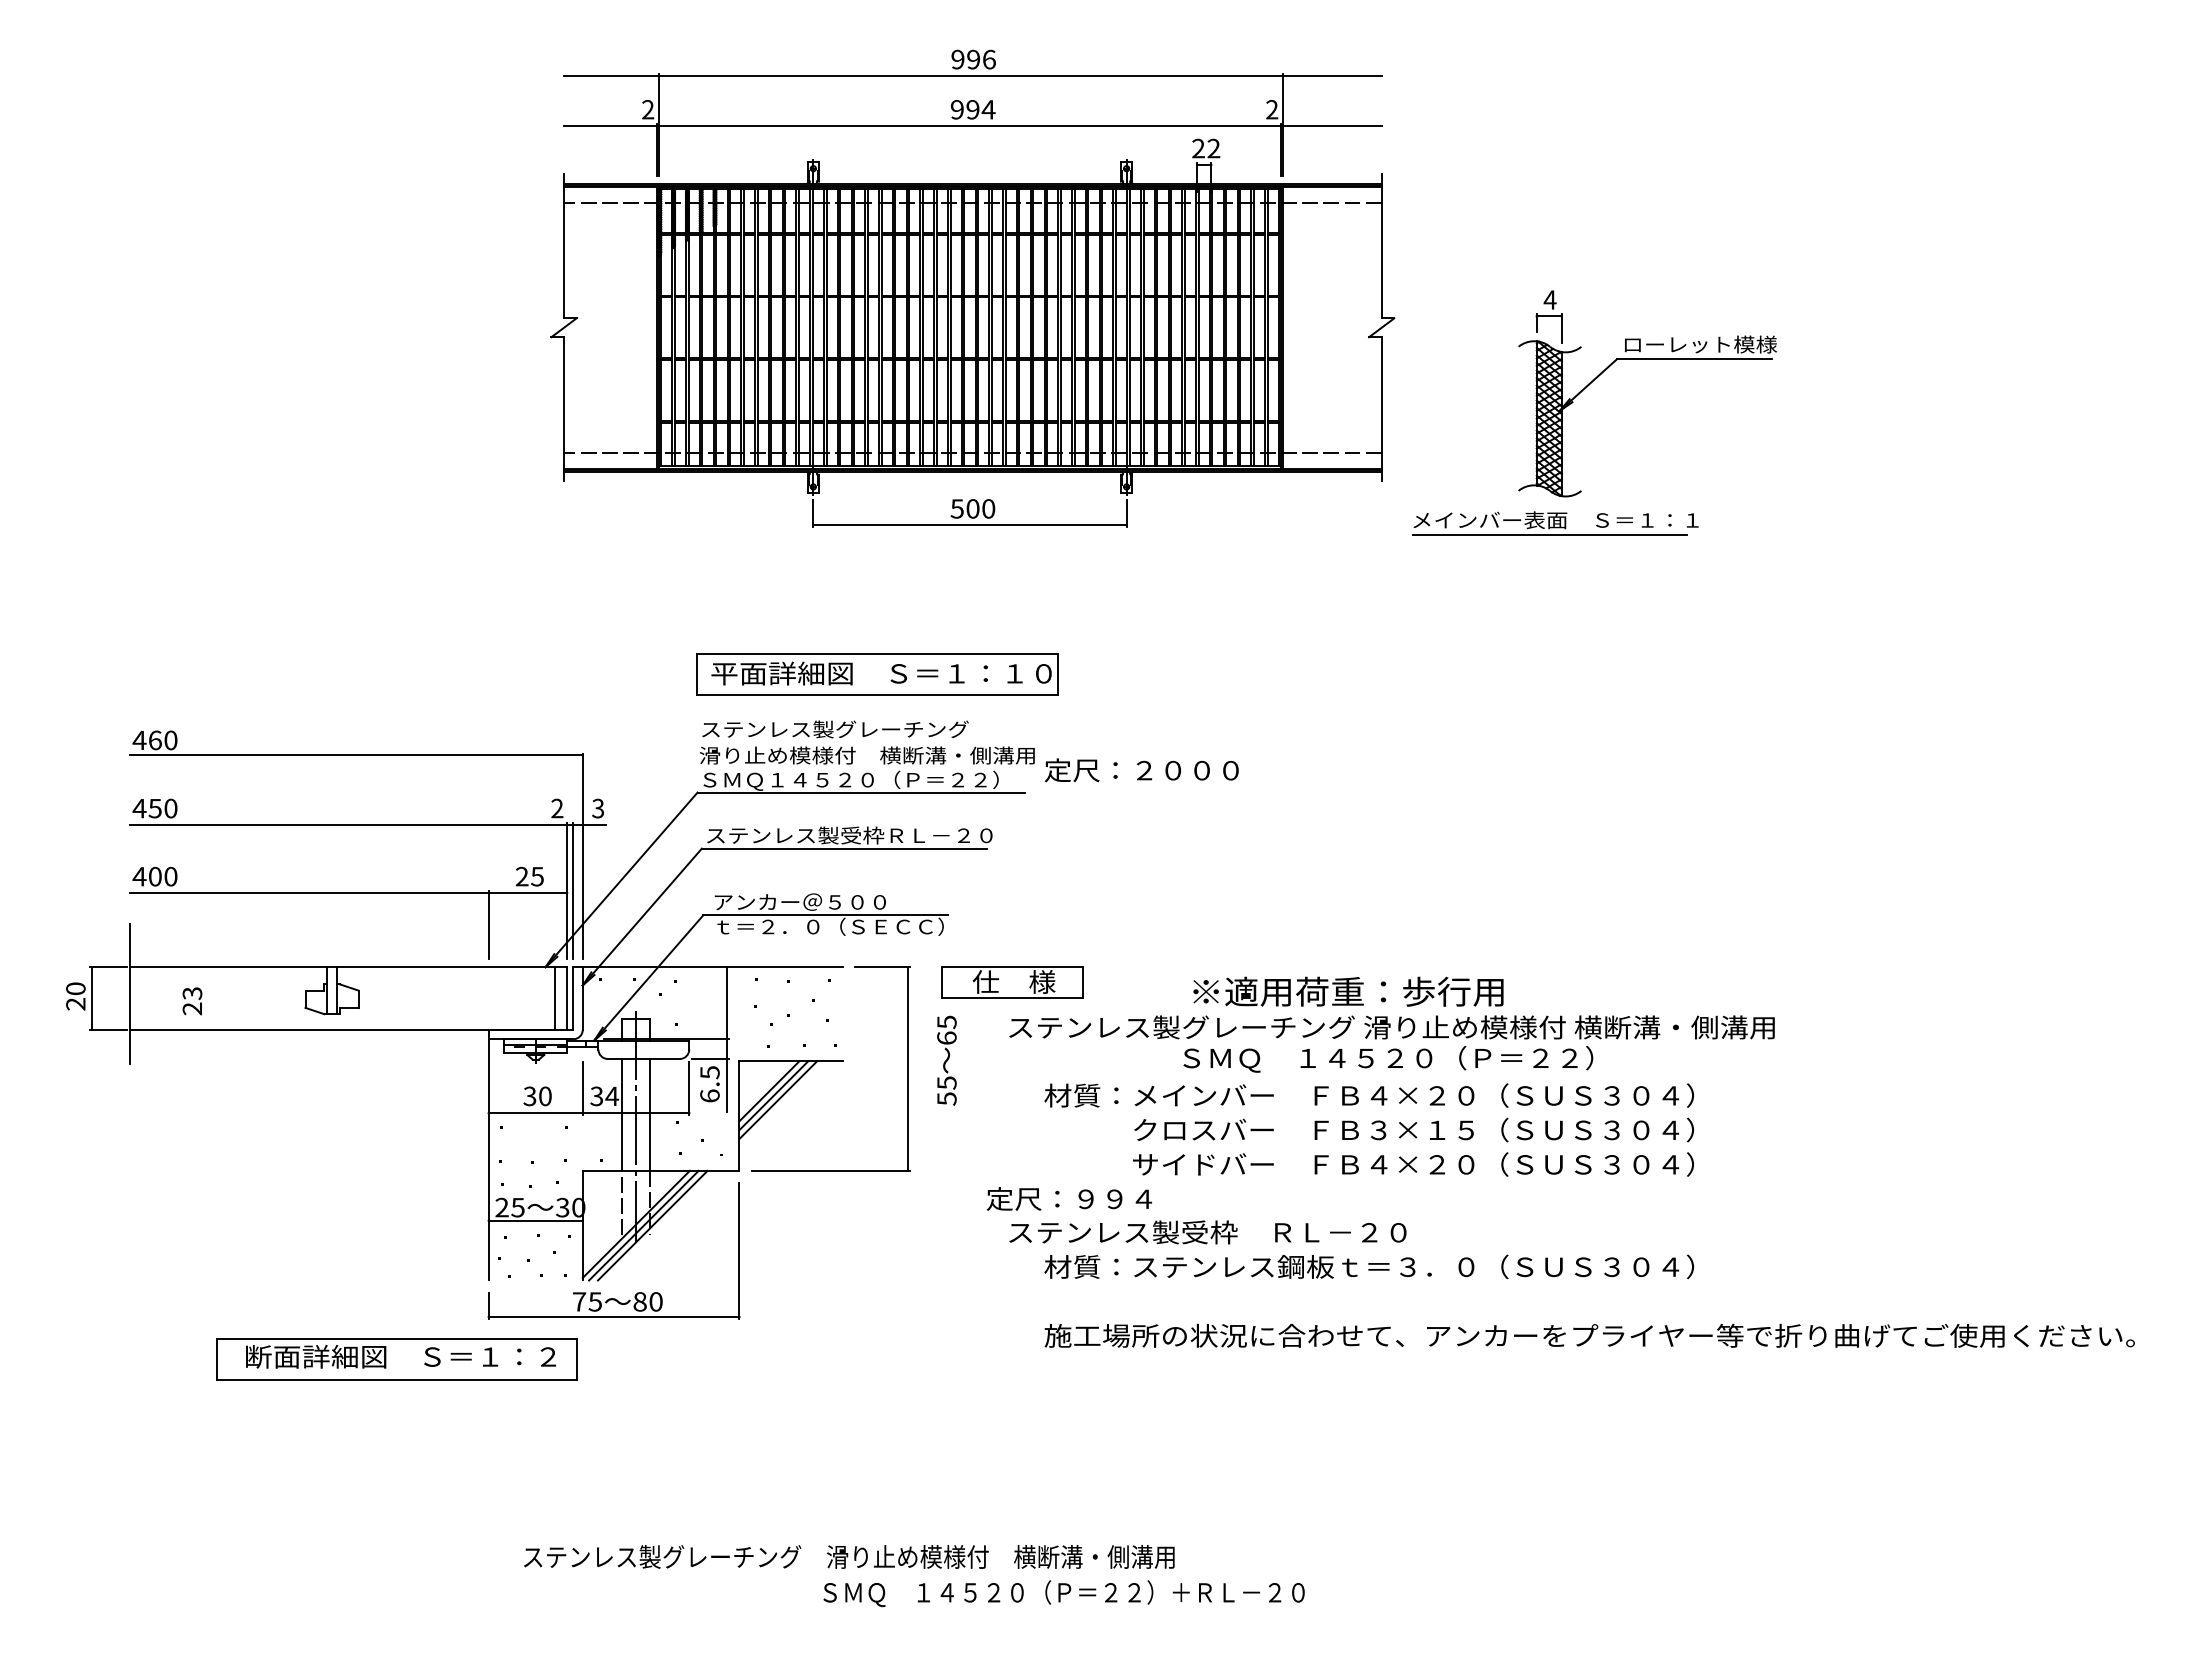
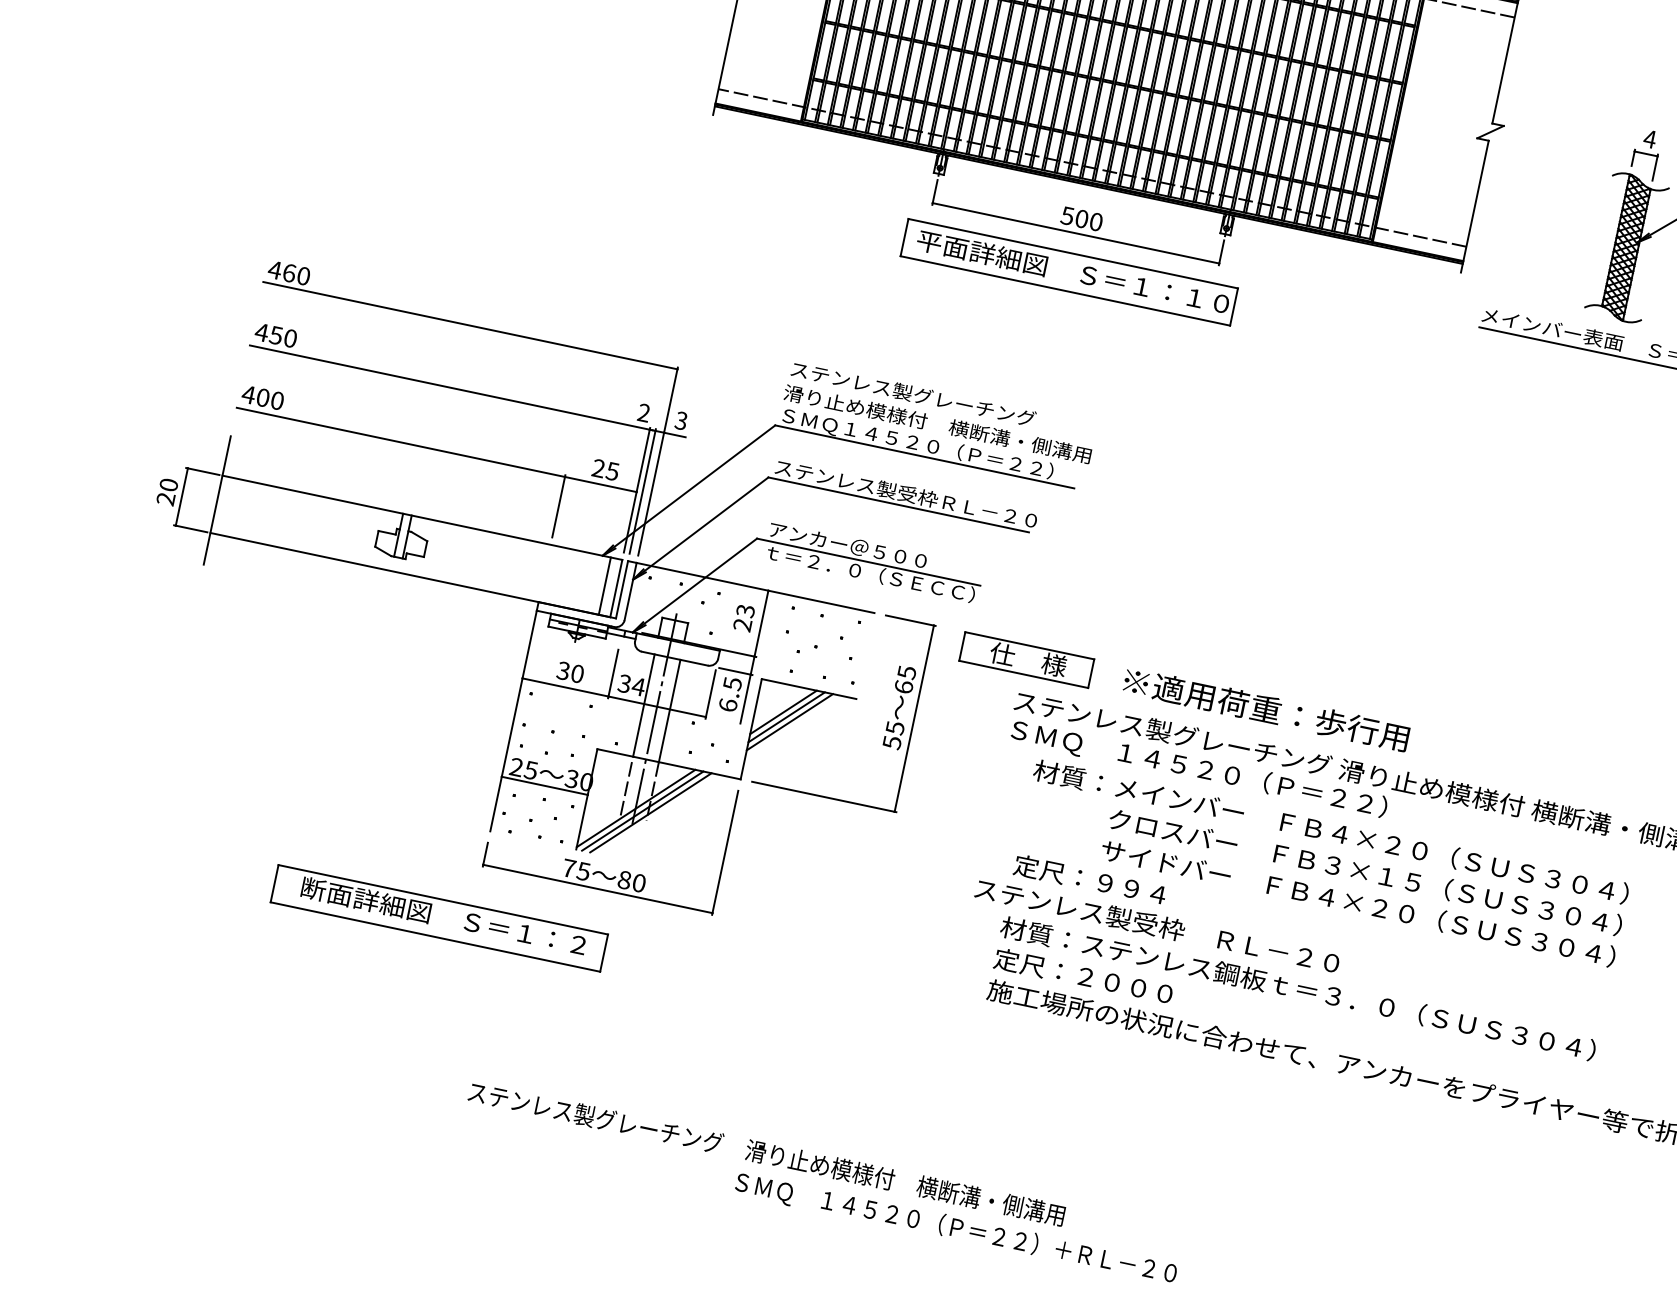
part: (877, 674) -> (1069, 272), moved
text: (1141, 770) -> (1083, 976), moved
text: (1348, 991) -> (1266, 709), moved
text: (192, 1001) -> (744, 618), moved
text: (1388, 1059) -> (1199, 769), moved
text: (946, 1060) -> (899, 707), moved
text: (1068, 1198) -> (1089, 879), moved
part: (396, 1359) -> (439, 918), moved

